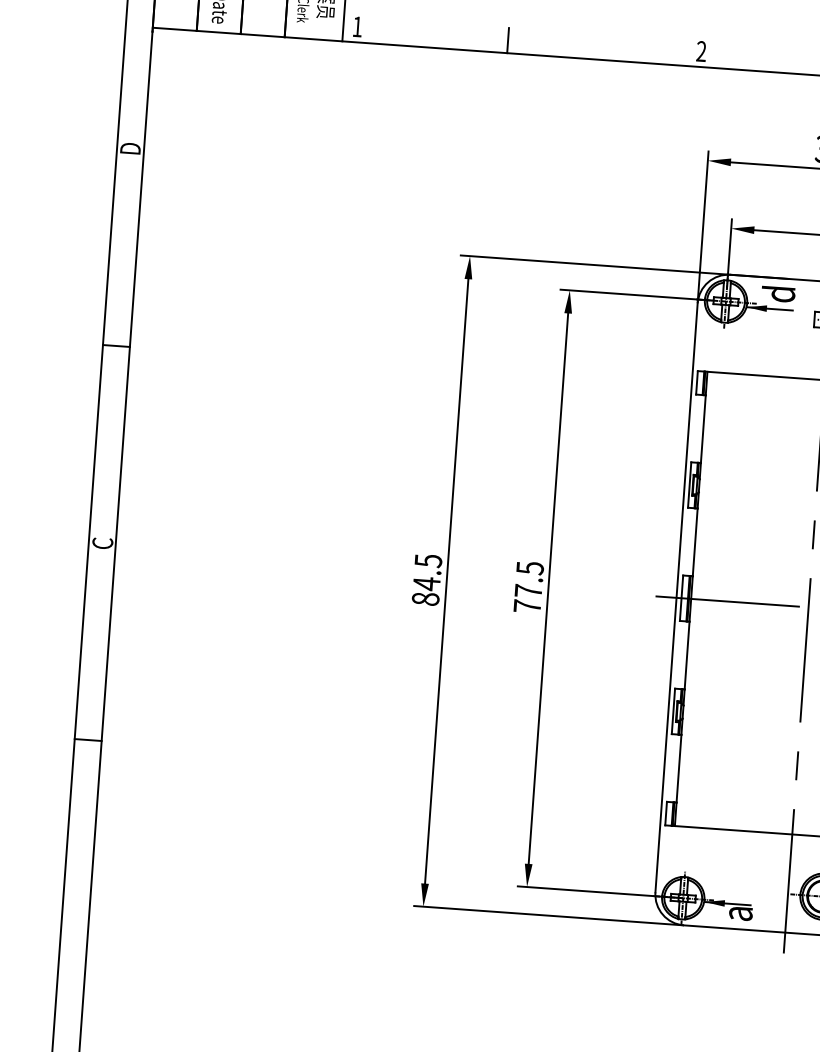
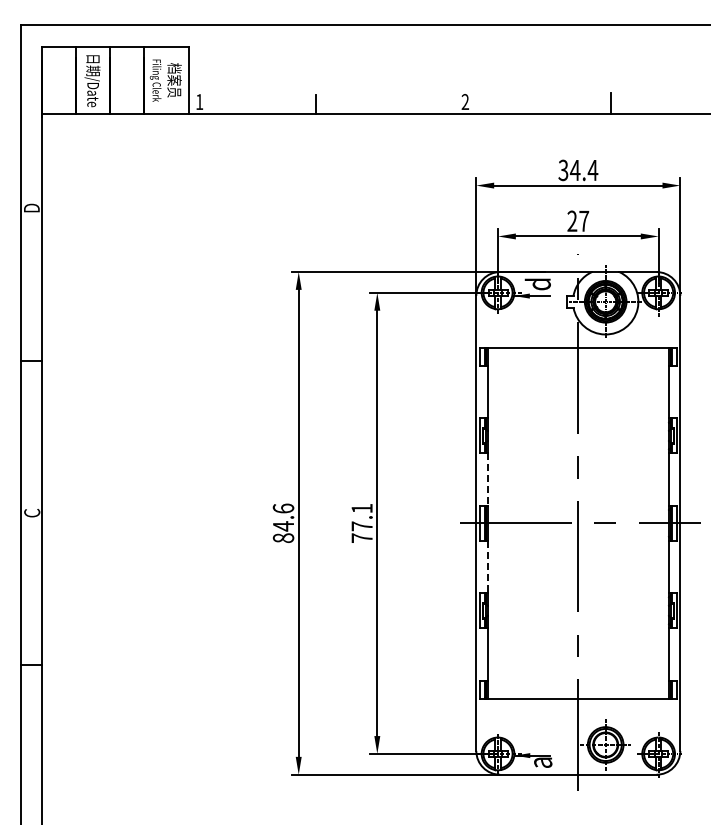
line: (695, 543) -> (487, 480), solid -> dashed
text: (428, 560) -> (283, 508), 84.5 -> 84.6
text: (529, 567) -> (361, 508), 77.5 -> 77.1
line: (686, 656) -> (487, 567), solid -> dashed

